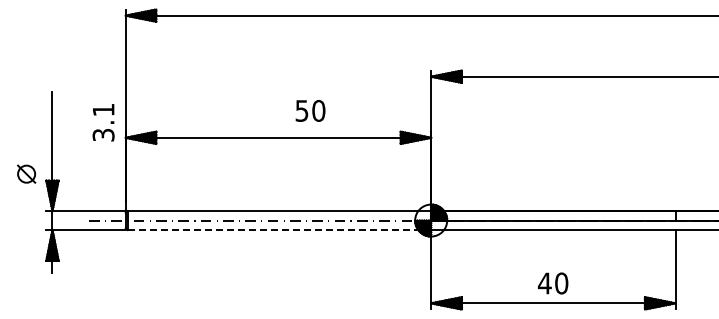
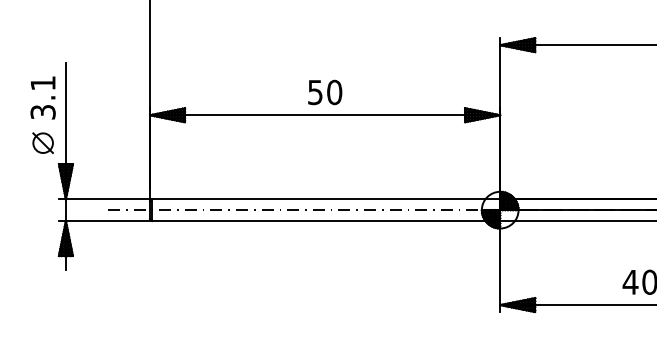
text: (310, 110) -> (325, 91), moved
text: (103, 122) -> (43, 97), moved
part: (26, 173) -> (43, 142), moved
line: (279, 230) -> (326, 221), dashed -> solid

